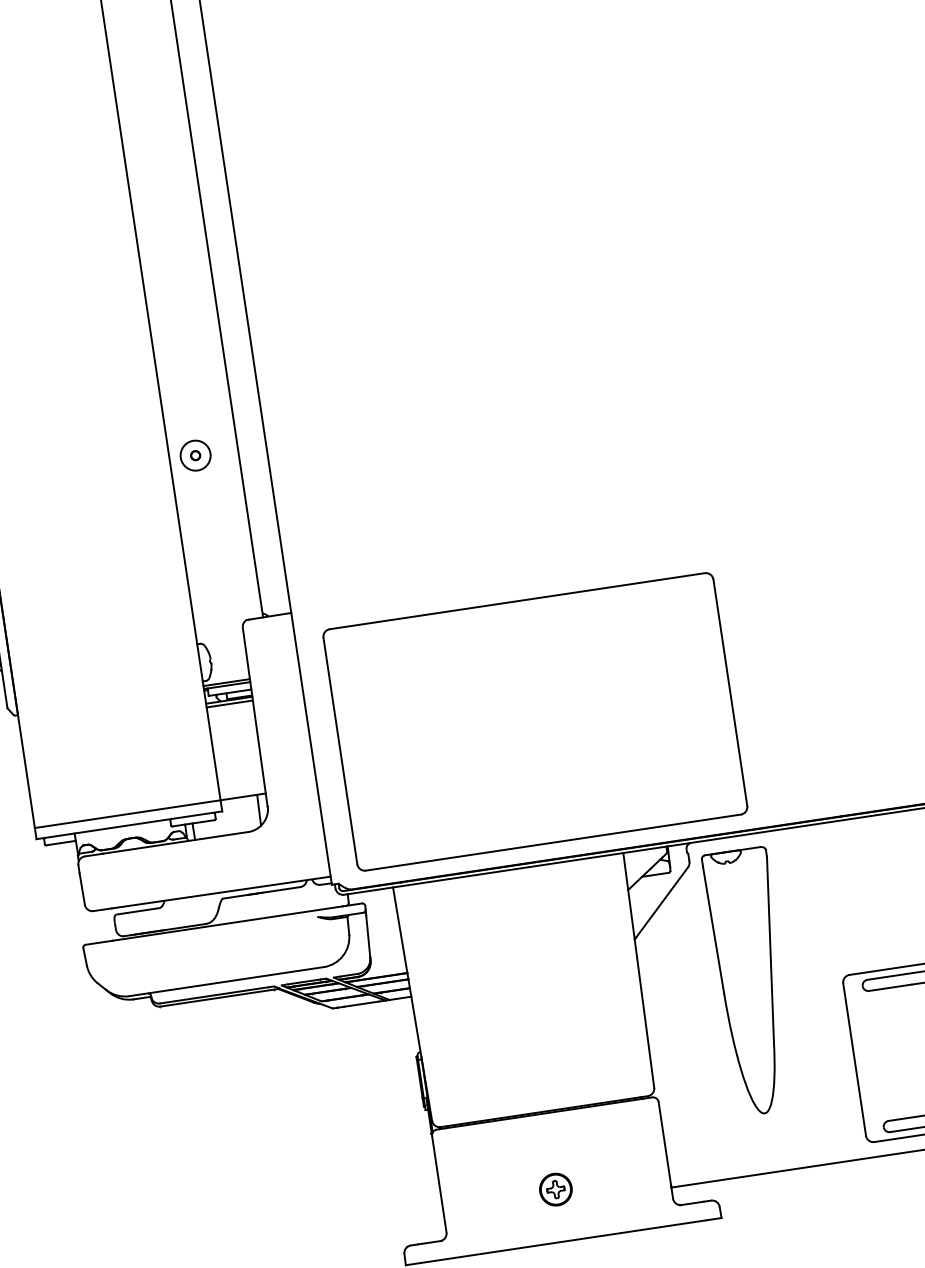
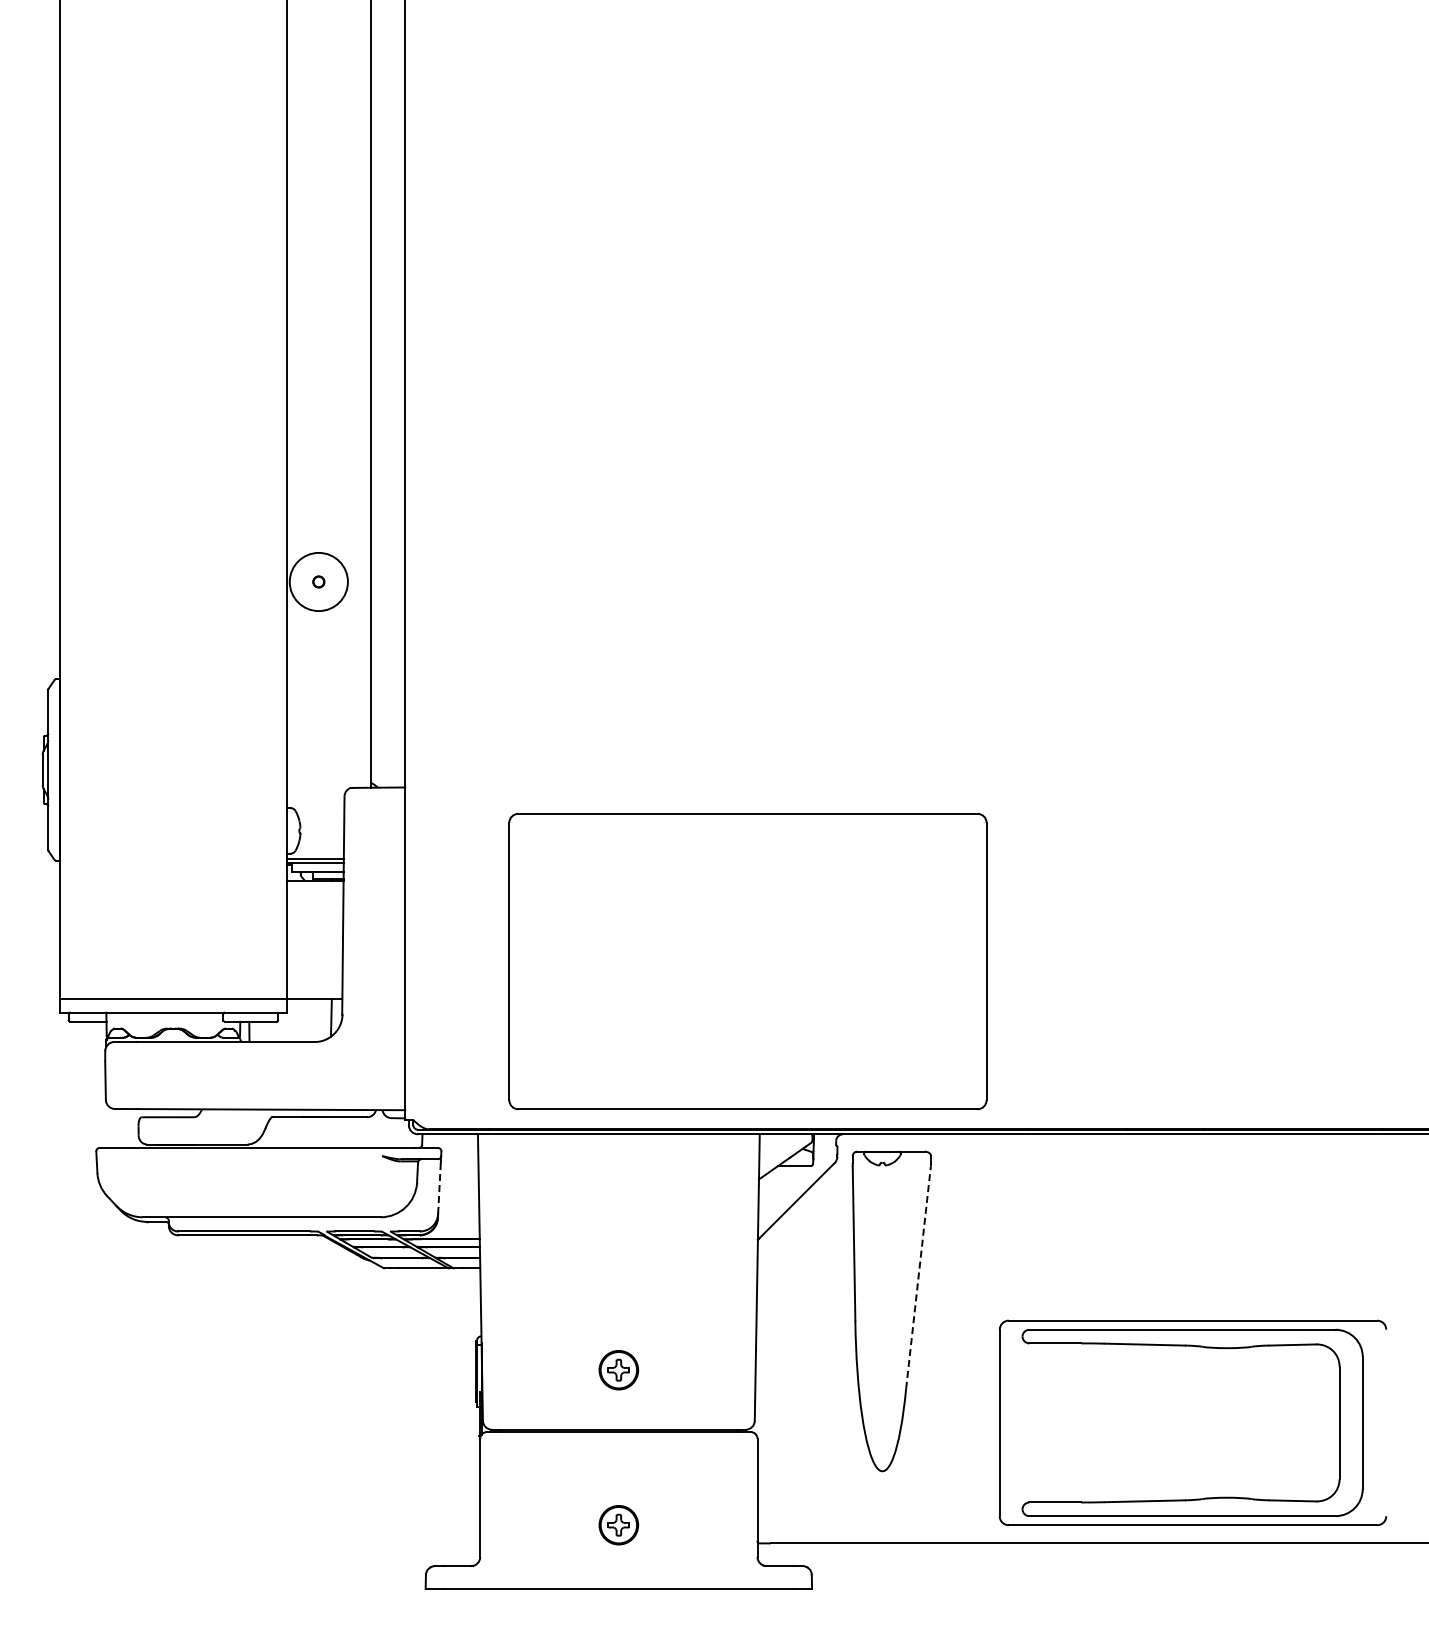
circle: (195, 455) -> (318, 581), size x1.6
line: (229, 704) -> (315, 885), removed
part: (535, 721) -> (747, 961), moved
line: (368, 936) -> (439, 1188), solid -> dashed
line: (770, 950) -> (918, 1277), solid -> dashed
part: (536, 1063) -> (618, 1370), added

